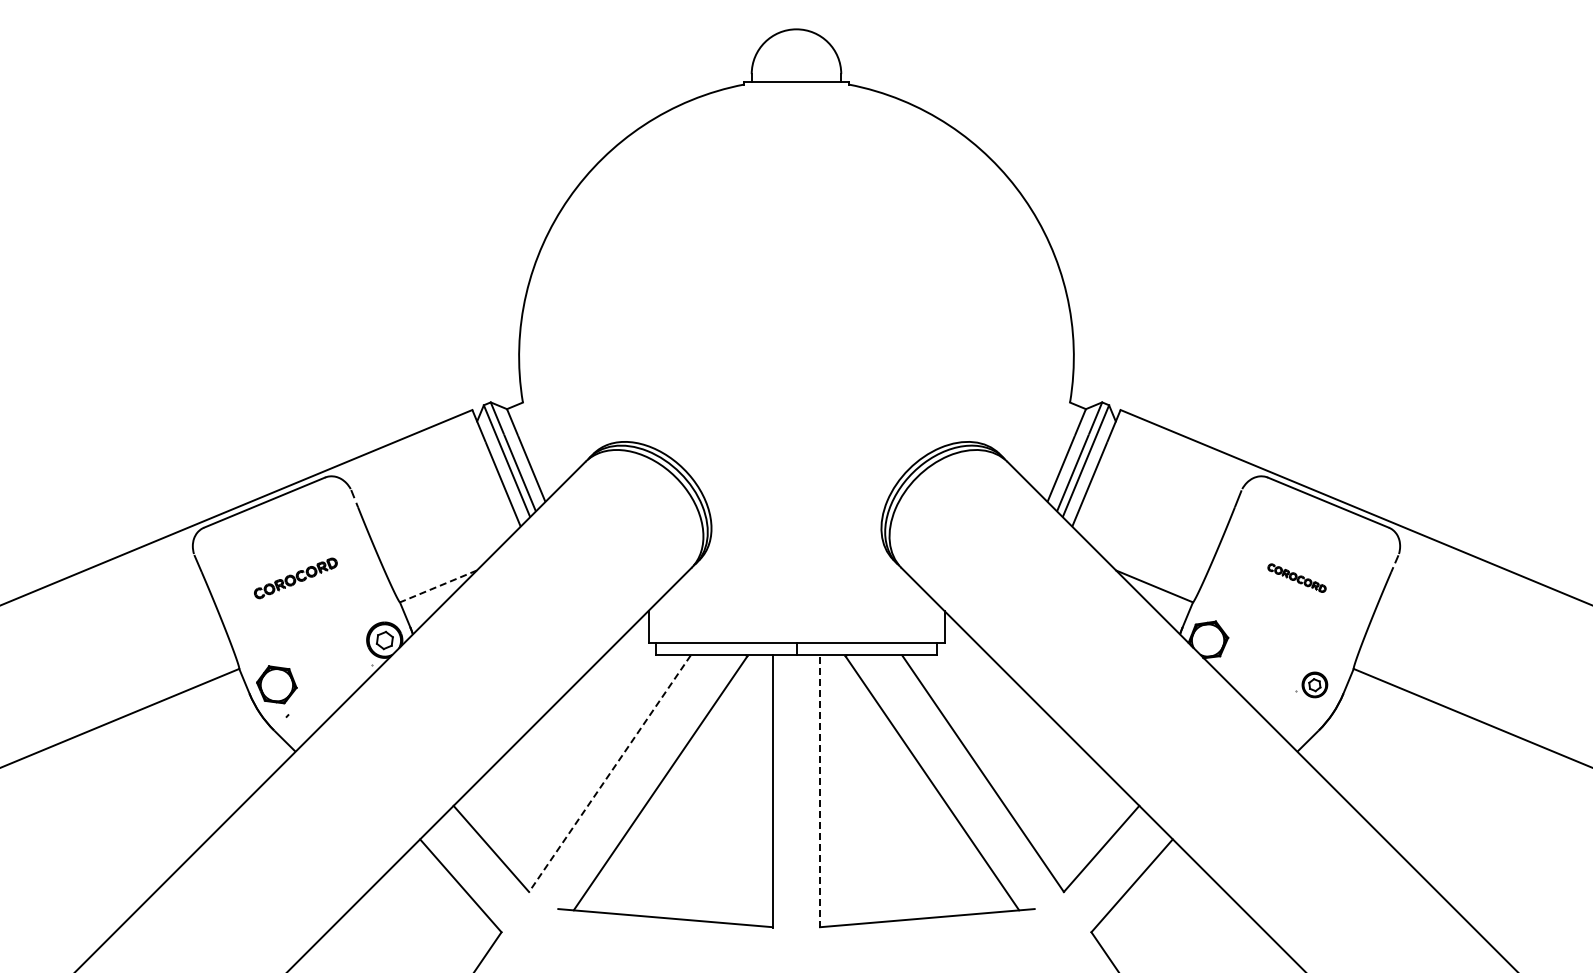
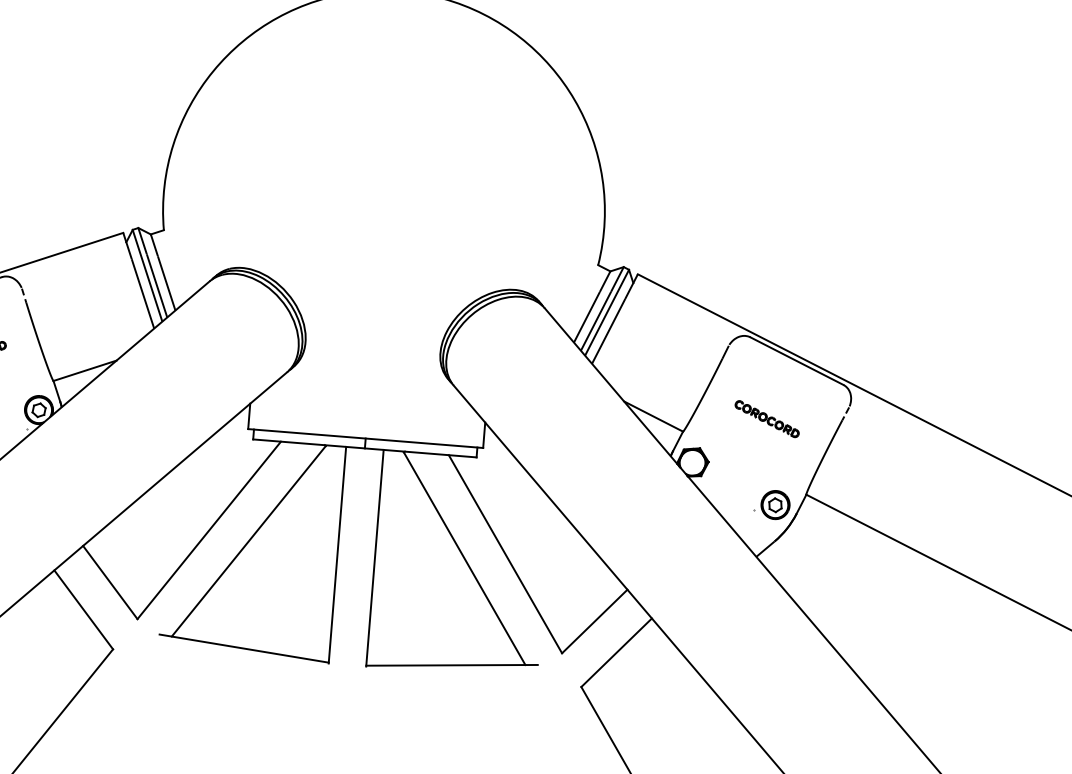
part: (1296, 577) -> (766, 418), size x1.43
line: (438, 586) -> (85, 370), dashed -> solid
part: (1311, 684) -> (771, 504), size x1.43
line: (609, 774) -> (208, 531), dashed -> solid
line: (820, 791) -> (375, 557), dashed -> solid

